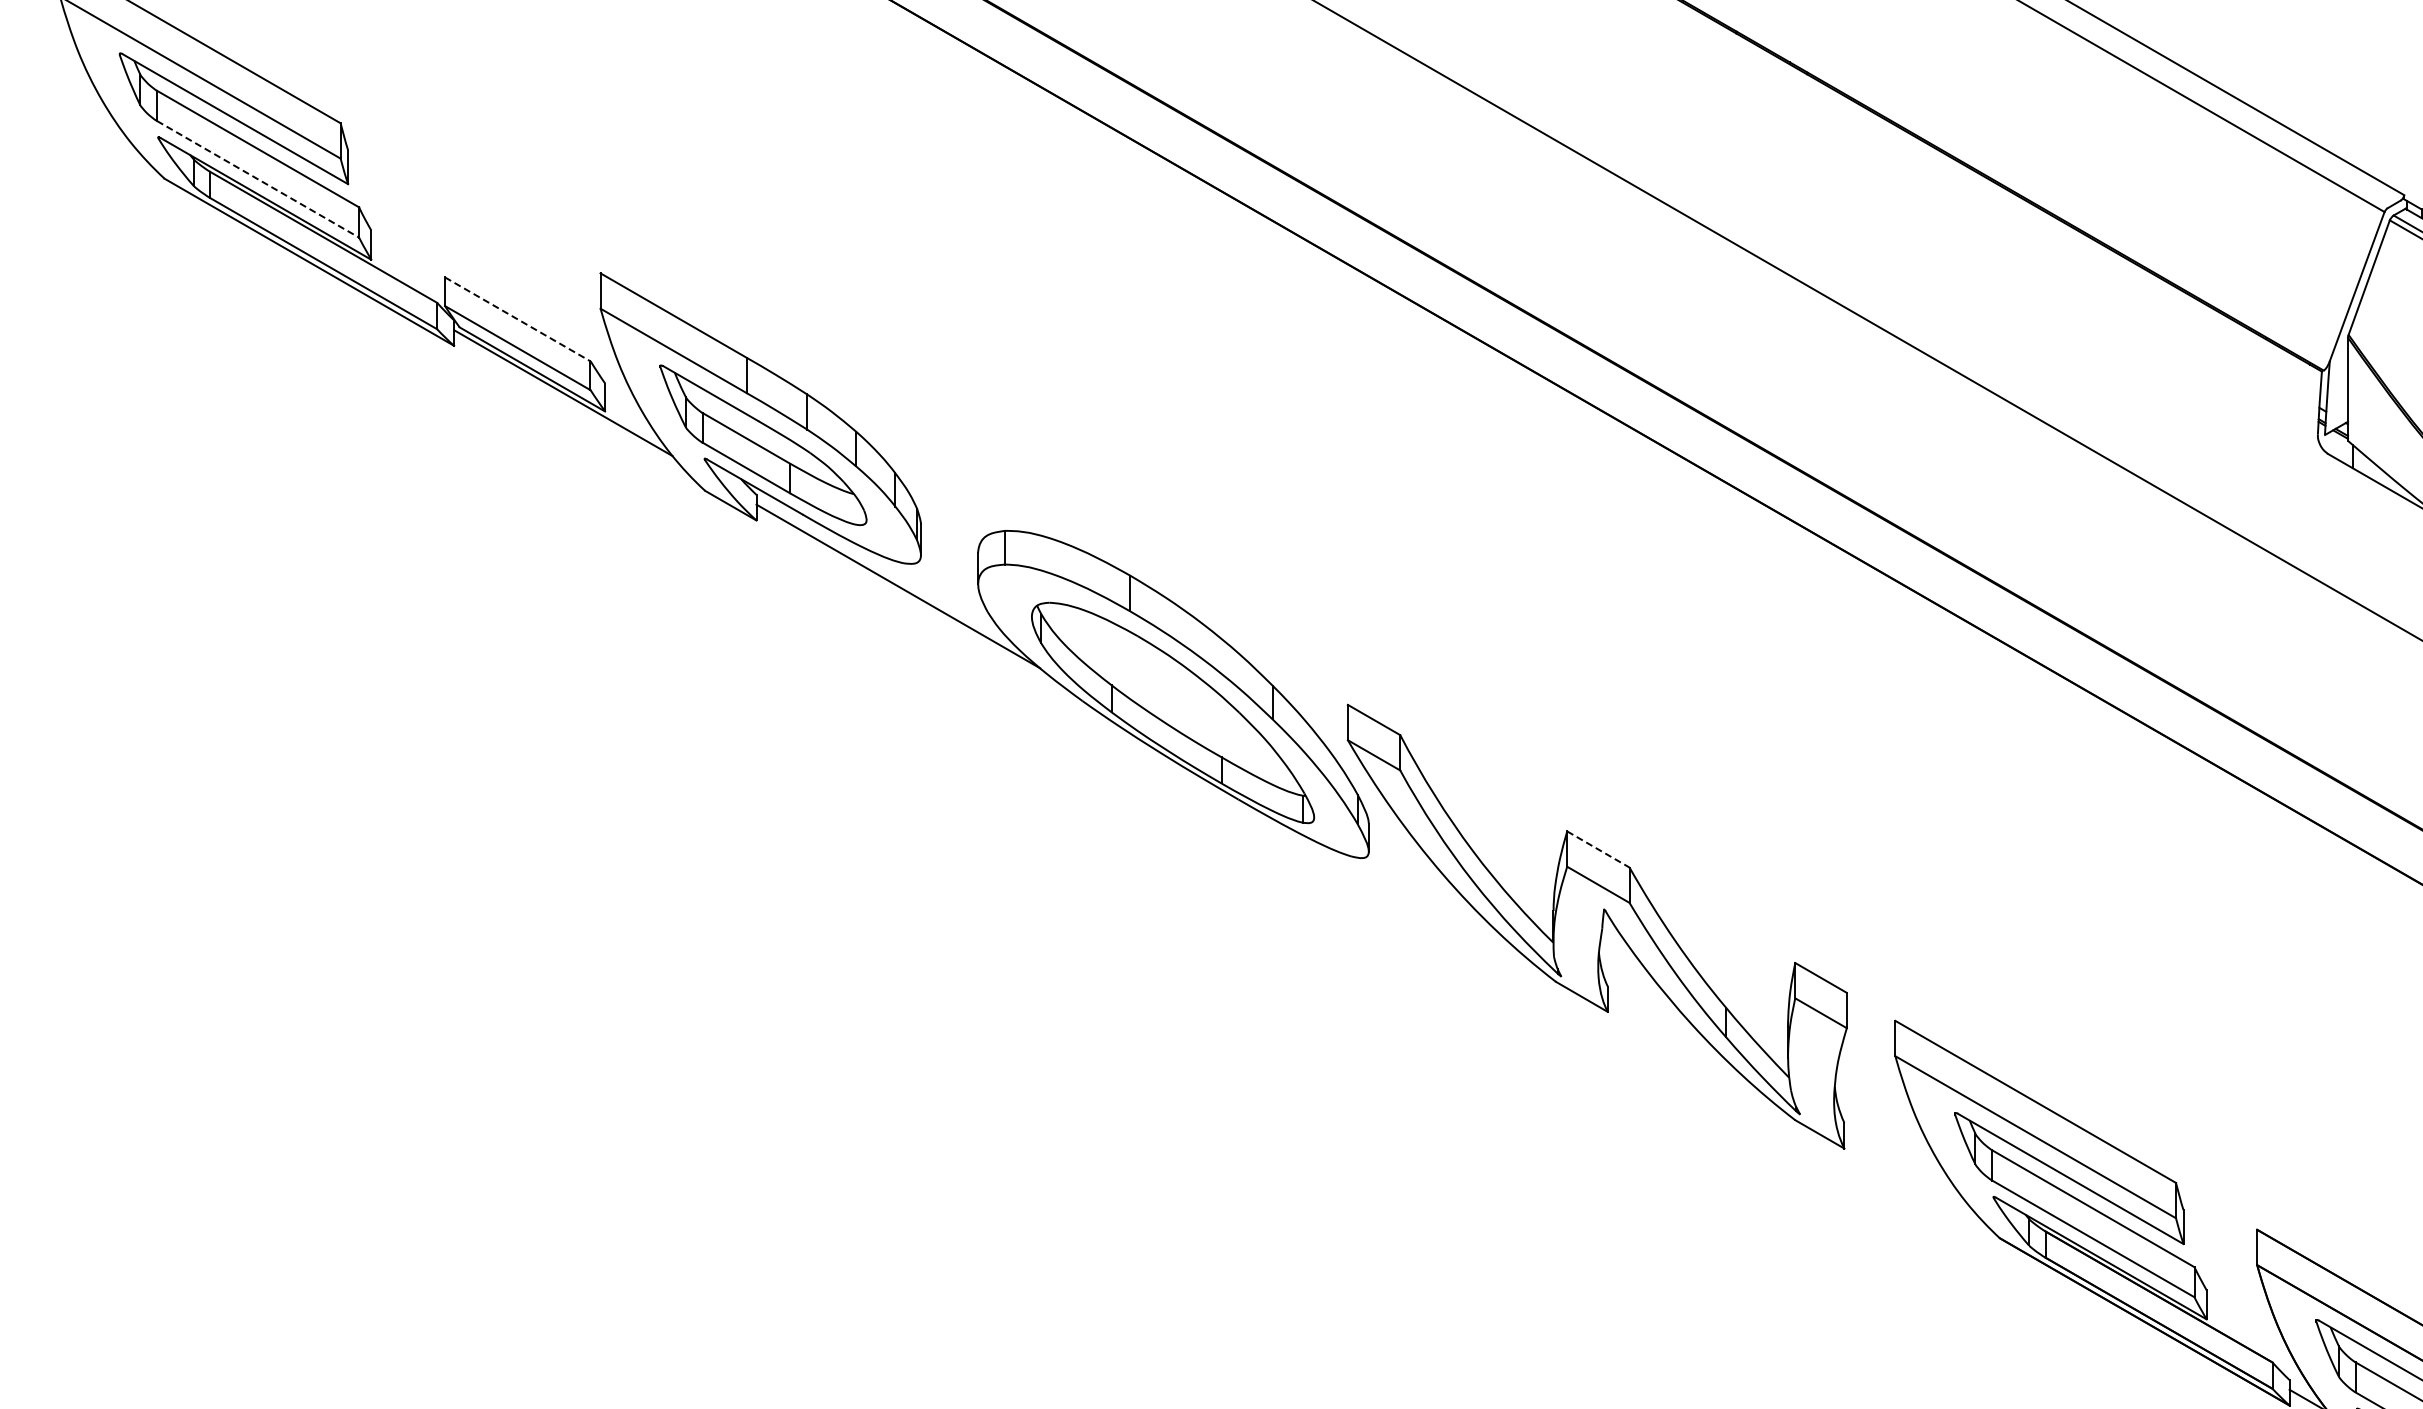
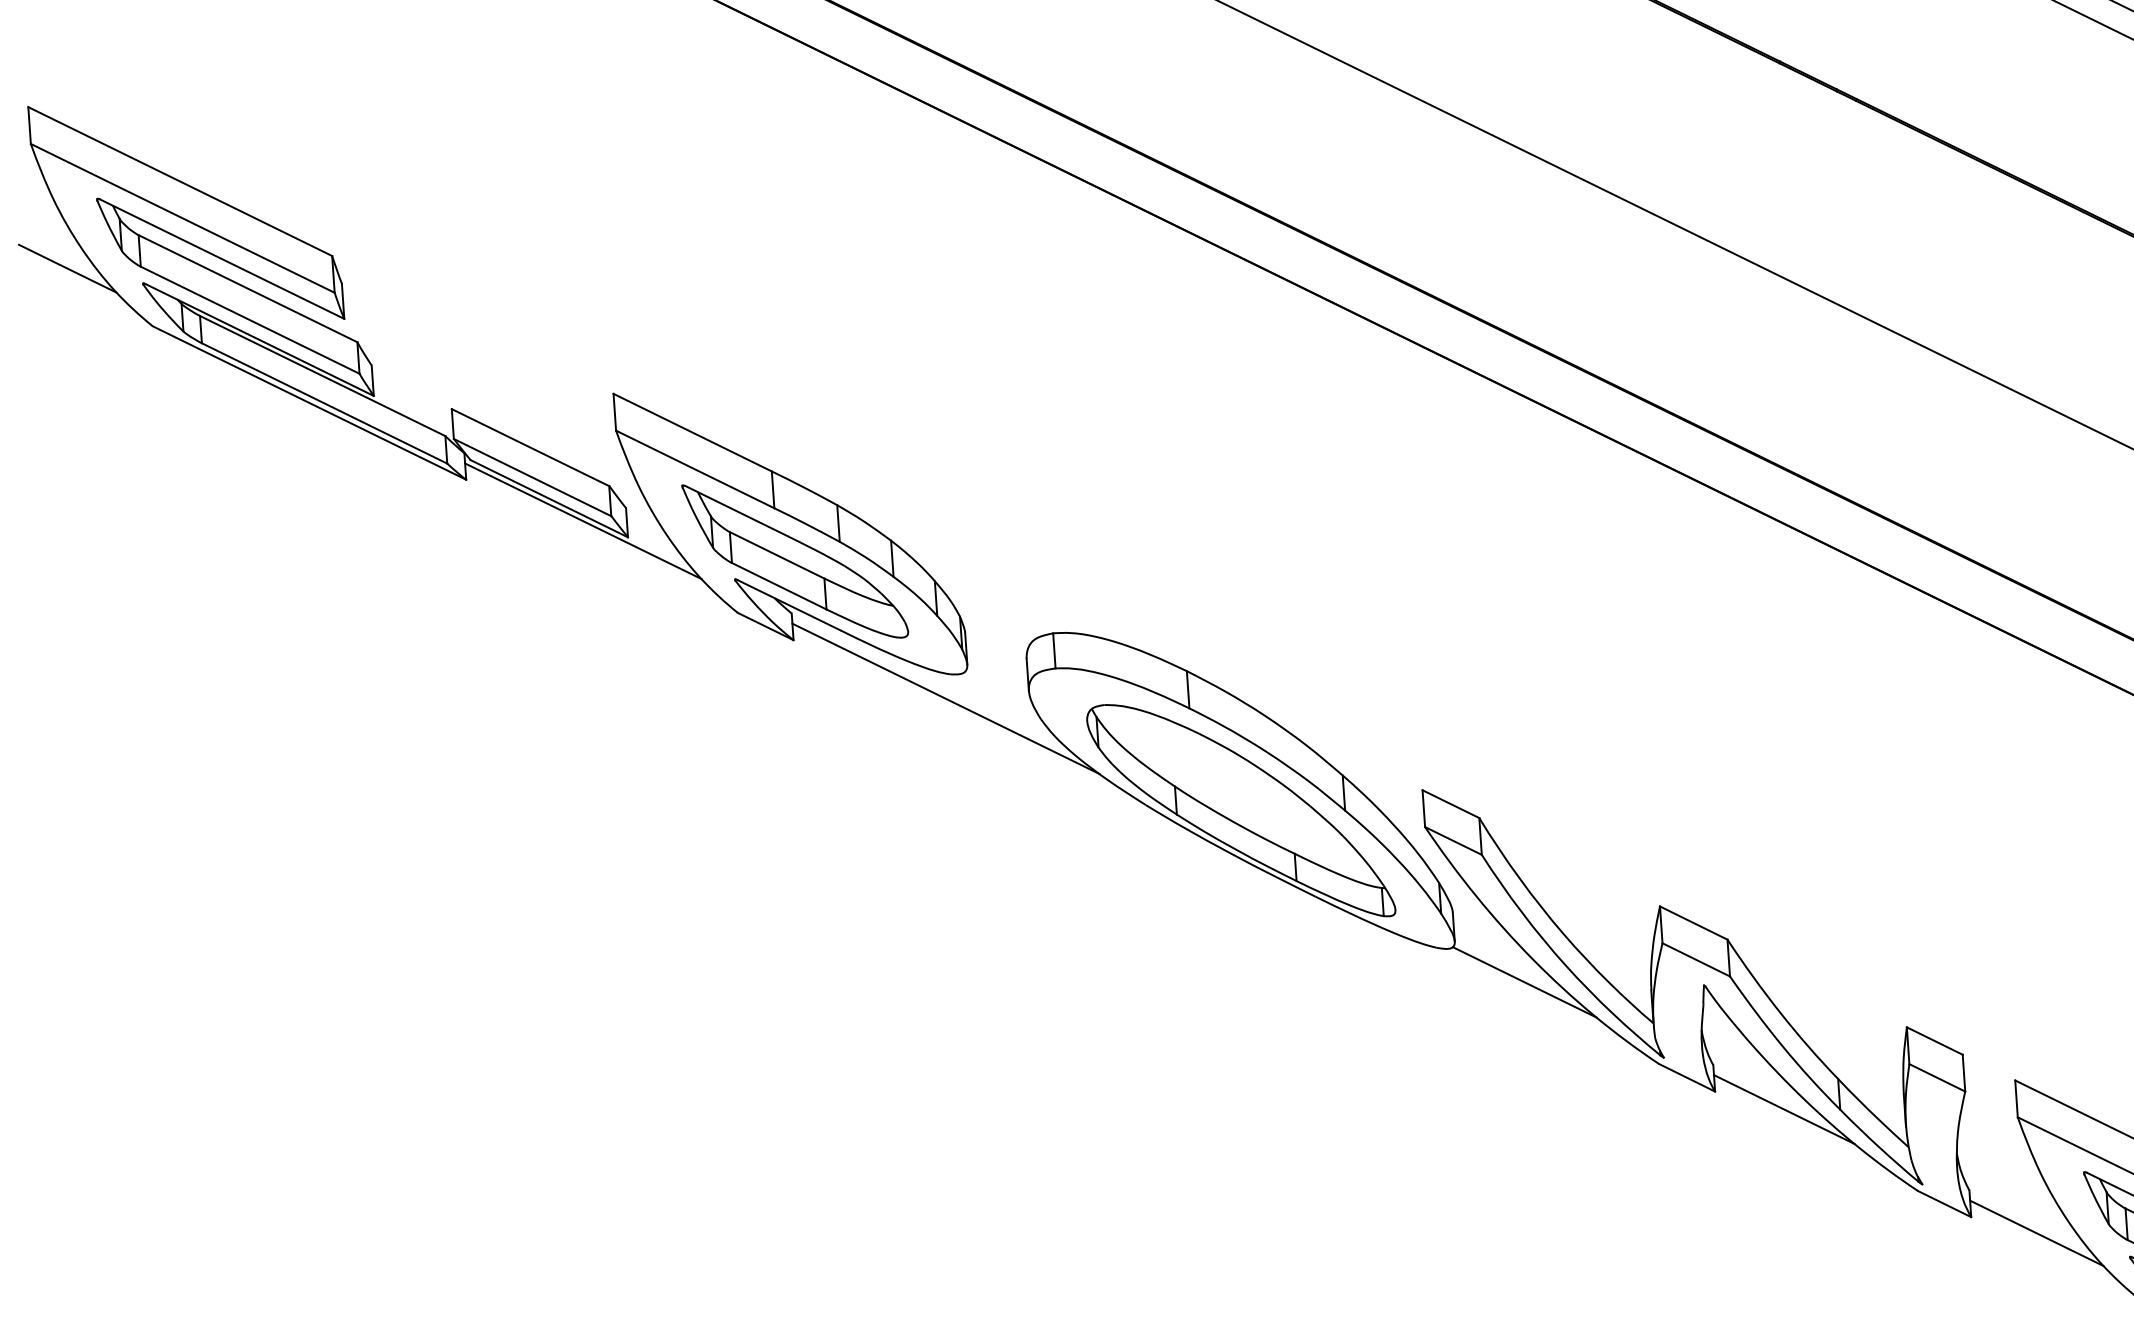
line: (87, 118) -> (68, 268), added
line: (258, 179) -> (250, 320), dashed -> solid
line: (517, 319) -> (530, 447), dashed -> solid
line: (1598, 849) -> (1693, 923), dashed -> solid
line: (1432, 894) -> (1524, 981), added
line: (1672, 1033) -> (1784, 1109), added
line: (1905, 1167) -> (2036, 1232), added

